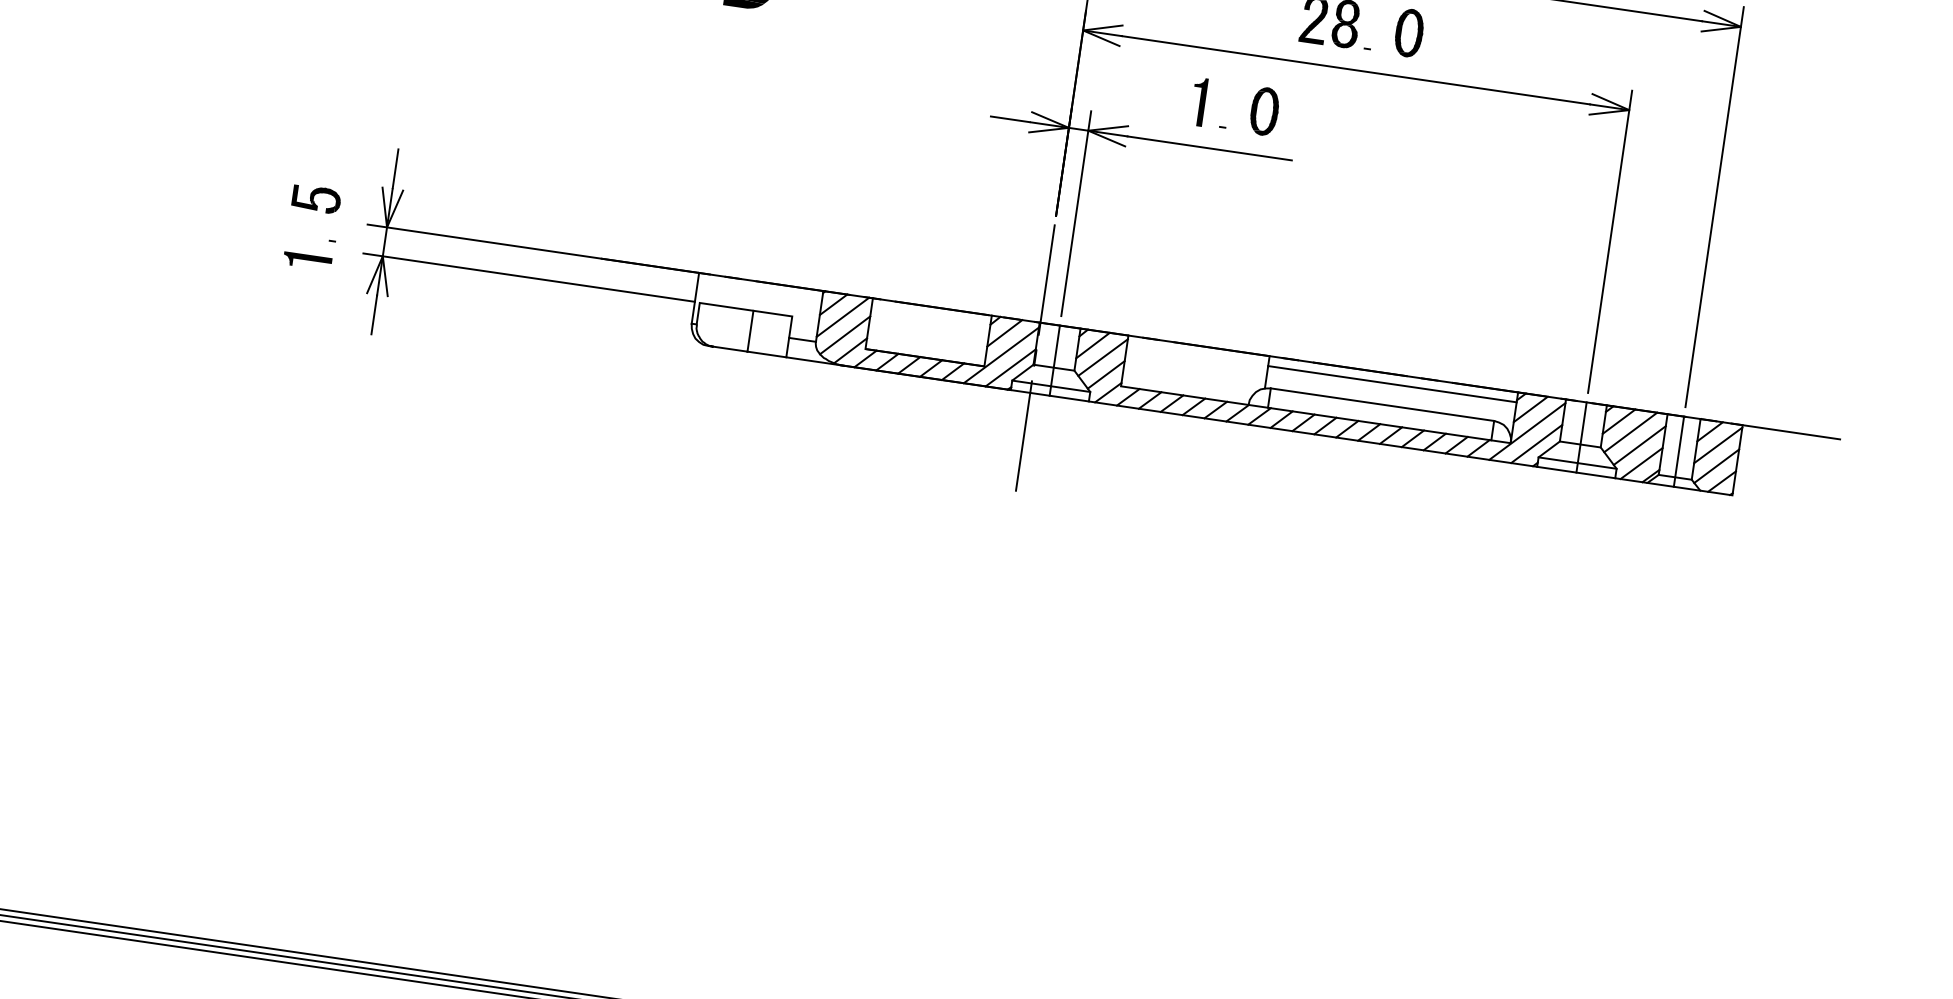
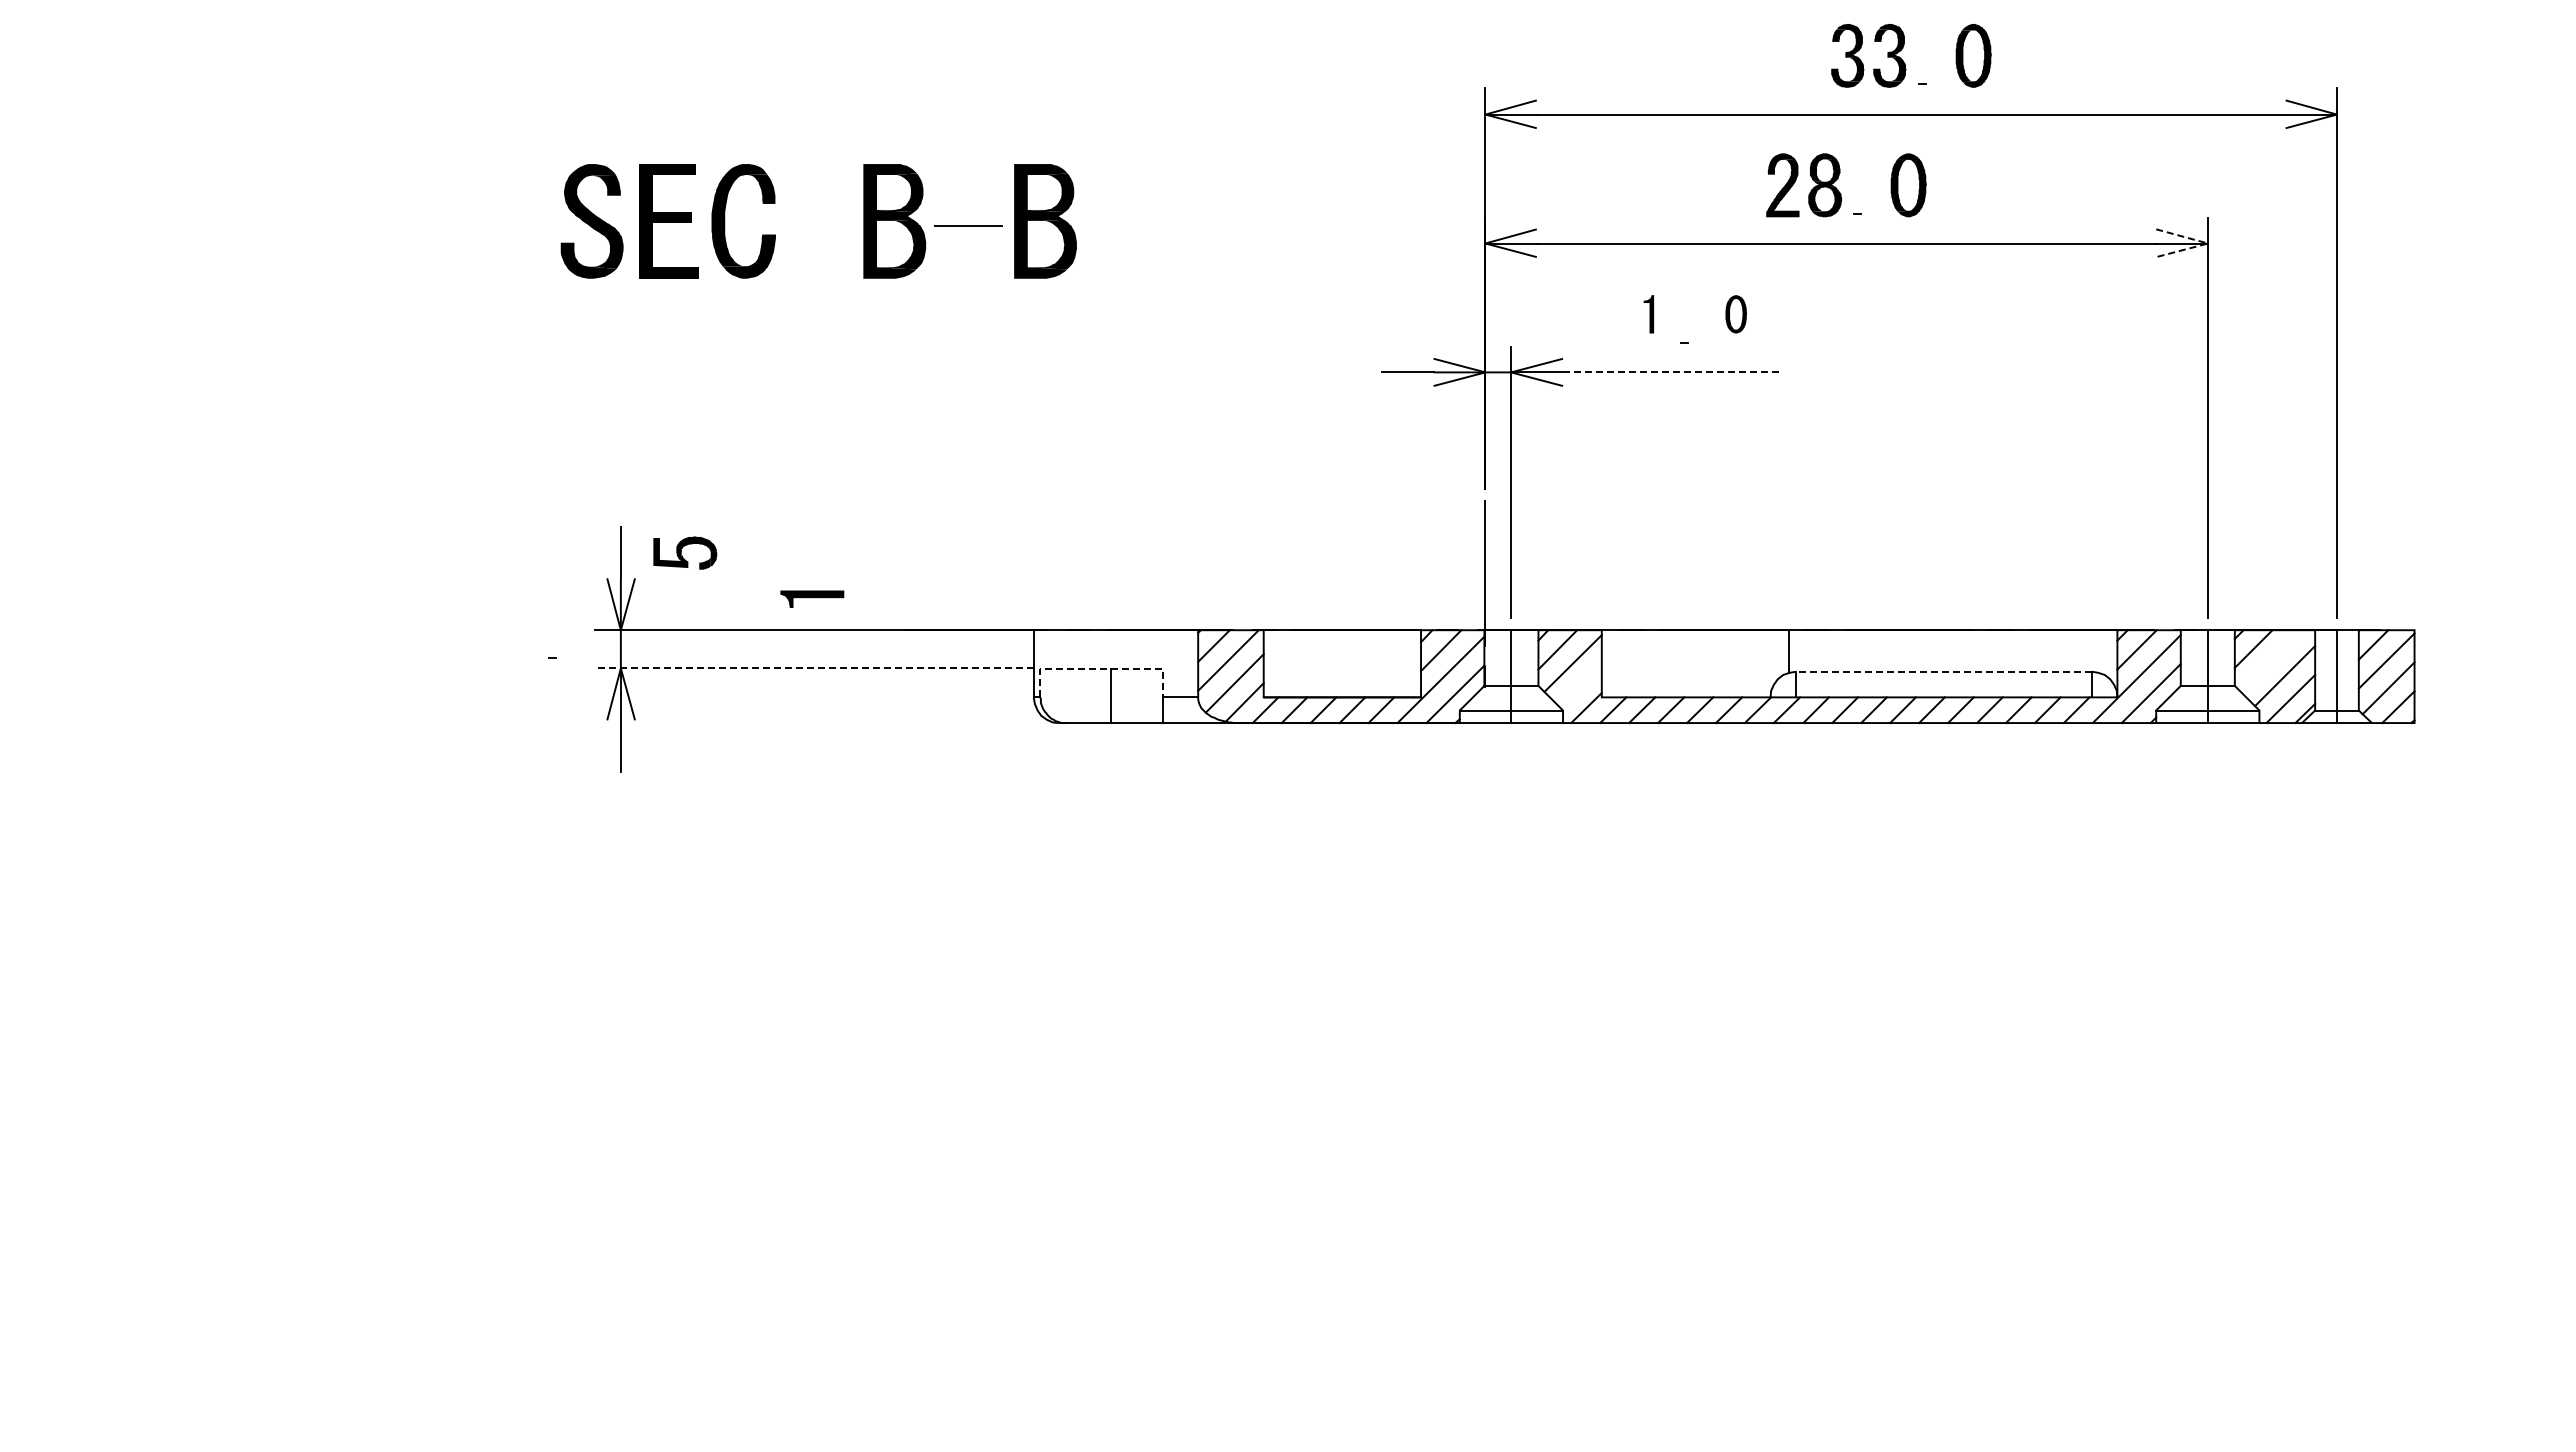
part: (1198, 102) -> (1648, 314), size x0.6
line: (1629, 110) -> (2208, 243), solid -> dashed
part: (1265, 111) -> (1736, 314), size x0.6
line: (1209, 148) -> (1671, 372), solid -> dashed
part: (316, 198) -> (685, 552), moved
part: (307, 260) -> (812, 598), moved
line: (528, 277) -> (813, 668), solid -> dashed
line: (746, 309) -> (1102, 668), solid -> dashed
line: (1106, 375) -> (1580, 685), removed
line: (1392, 384) -> (1952, 643), removed
line: (1382, 404) -> (1944, 671), solid -> dashed
line: (1785, 431) -> (2471, 630), removed
line: (1630, 432) -> (2270, 660), removed
line: (1024, 435) -> (1485, 779), removed

